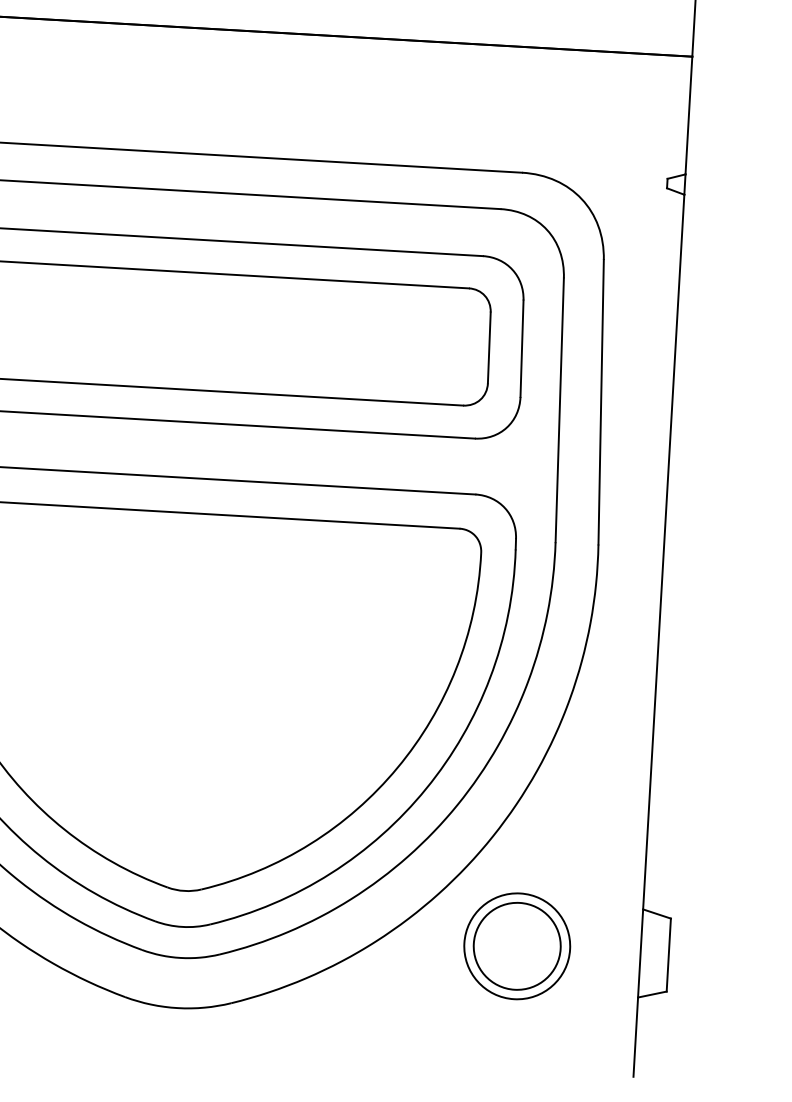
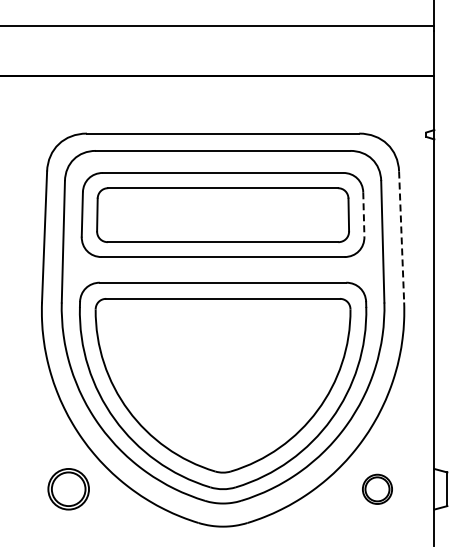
line: (521, 348) -> (363, 214), solid -> dashed
line: (600, 401) -> (401, 236), solid -> dashed
part: (517, 946) -> (377, 489), size x0.6

